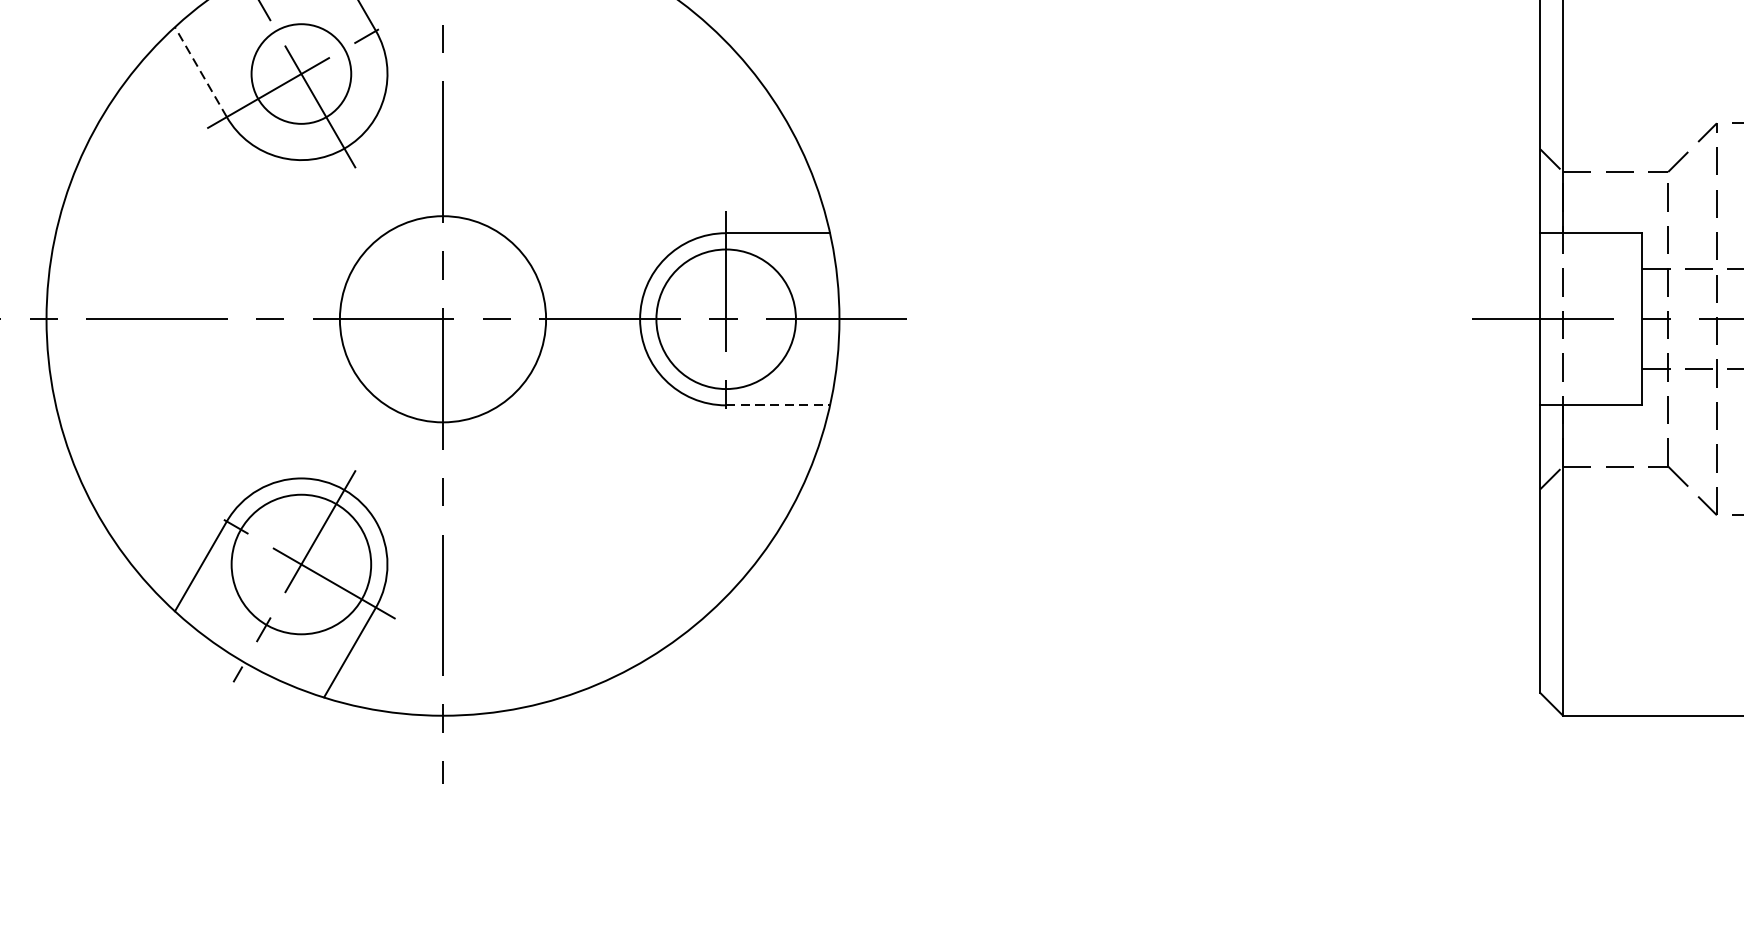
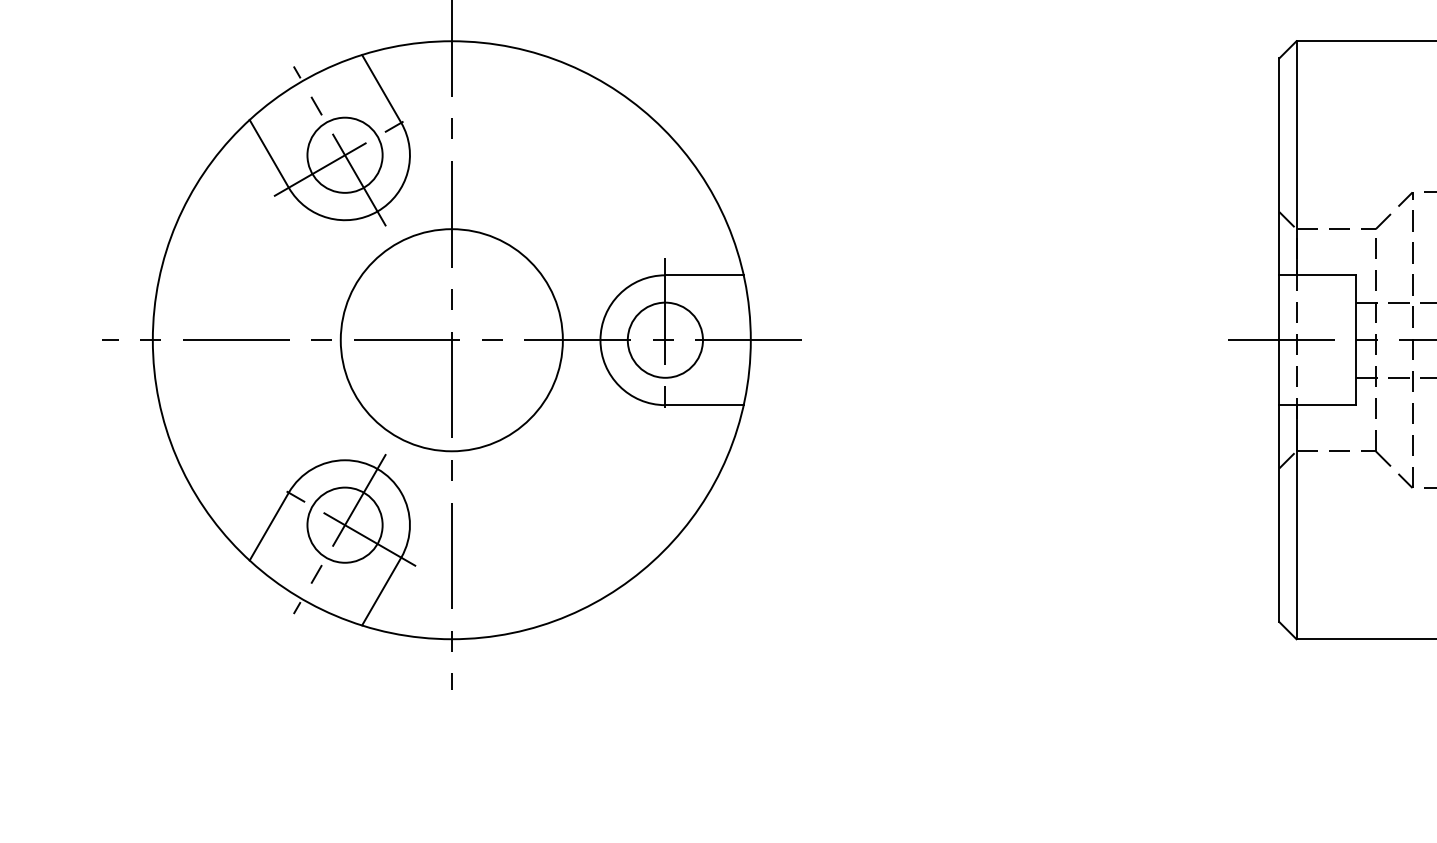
line: (201, 71) -> (269, 153), dashed -> solid
circle: (724, 318) -> (664, 339), size x0.71
circle: (442, 319) -> (451, 340), size x1.43
line: (779, 405) -> (705, 405), dashed -> solid
circle: (300, 563) -> (344, 524), size x0.71

